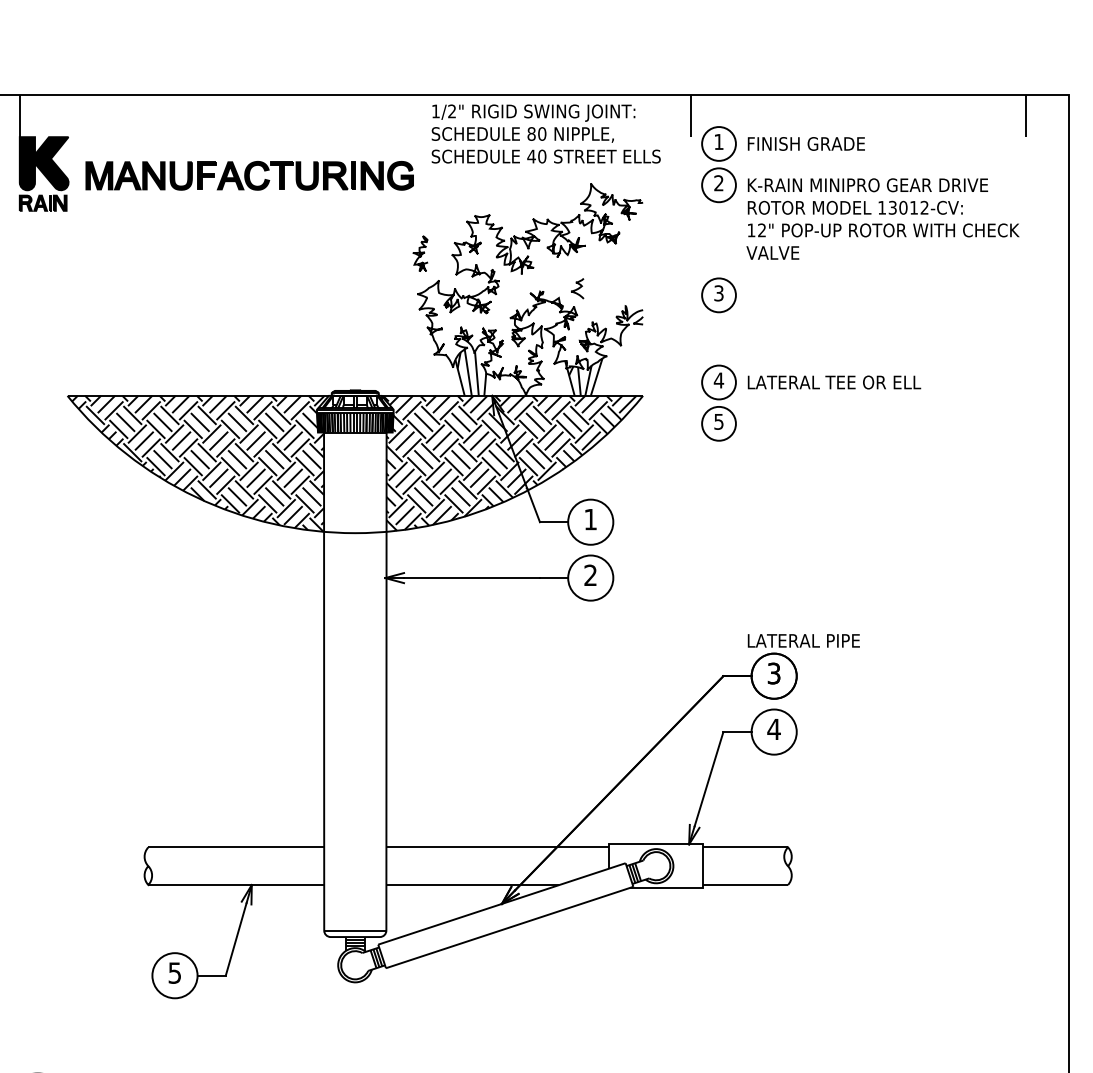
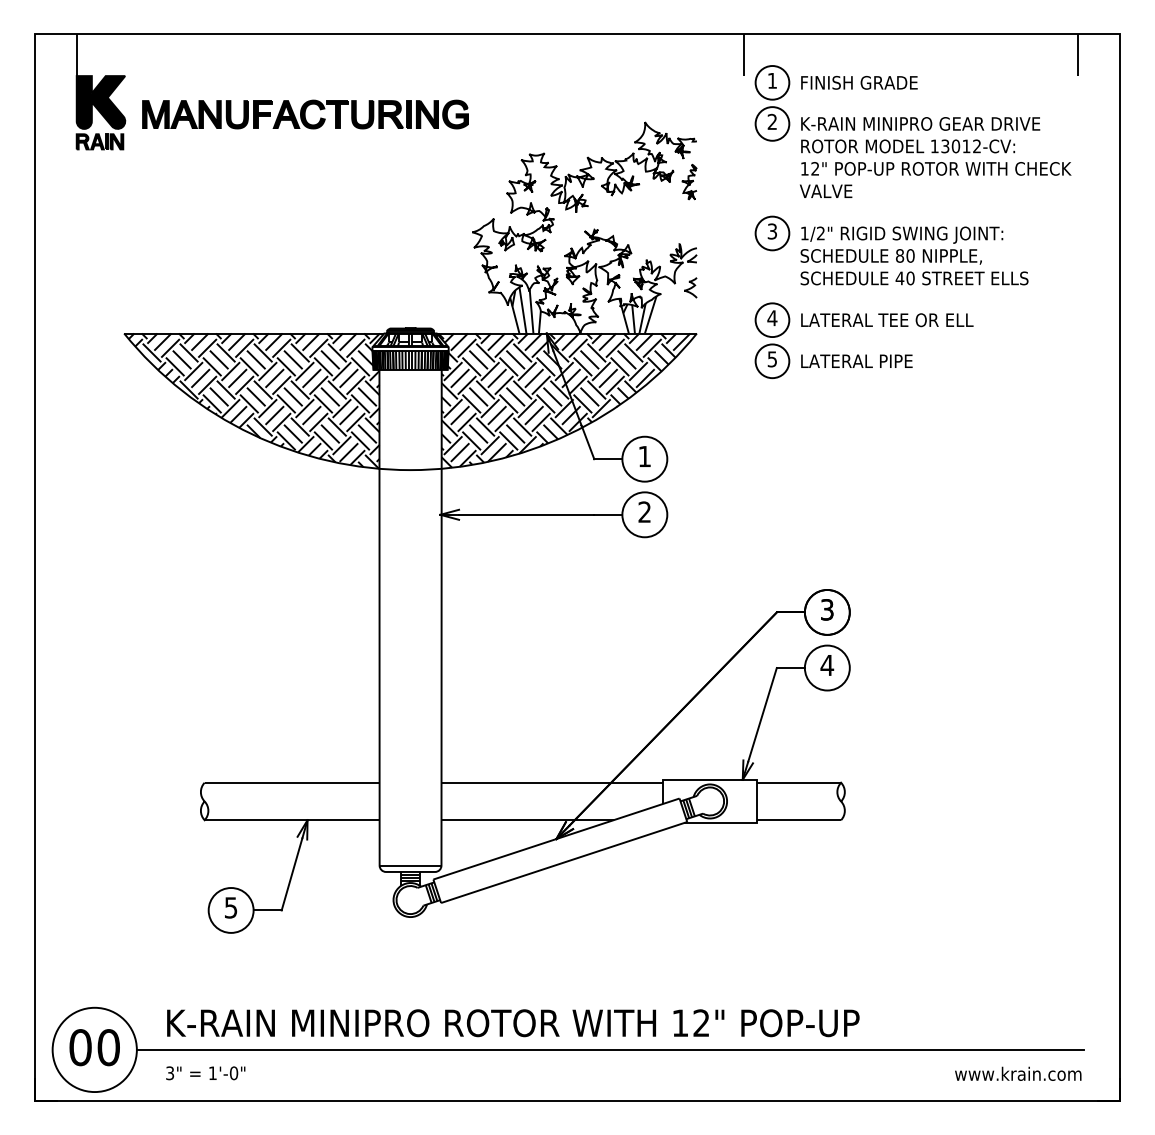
text: (546, 133) -> (914, 255), moved
curve: (420, 253) -> (689, 181), moved
curve: (577, 288) -> (690, 287), moved
text: (803, 640) -> (856, 360), moved

